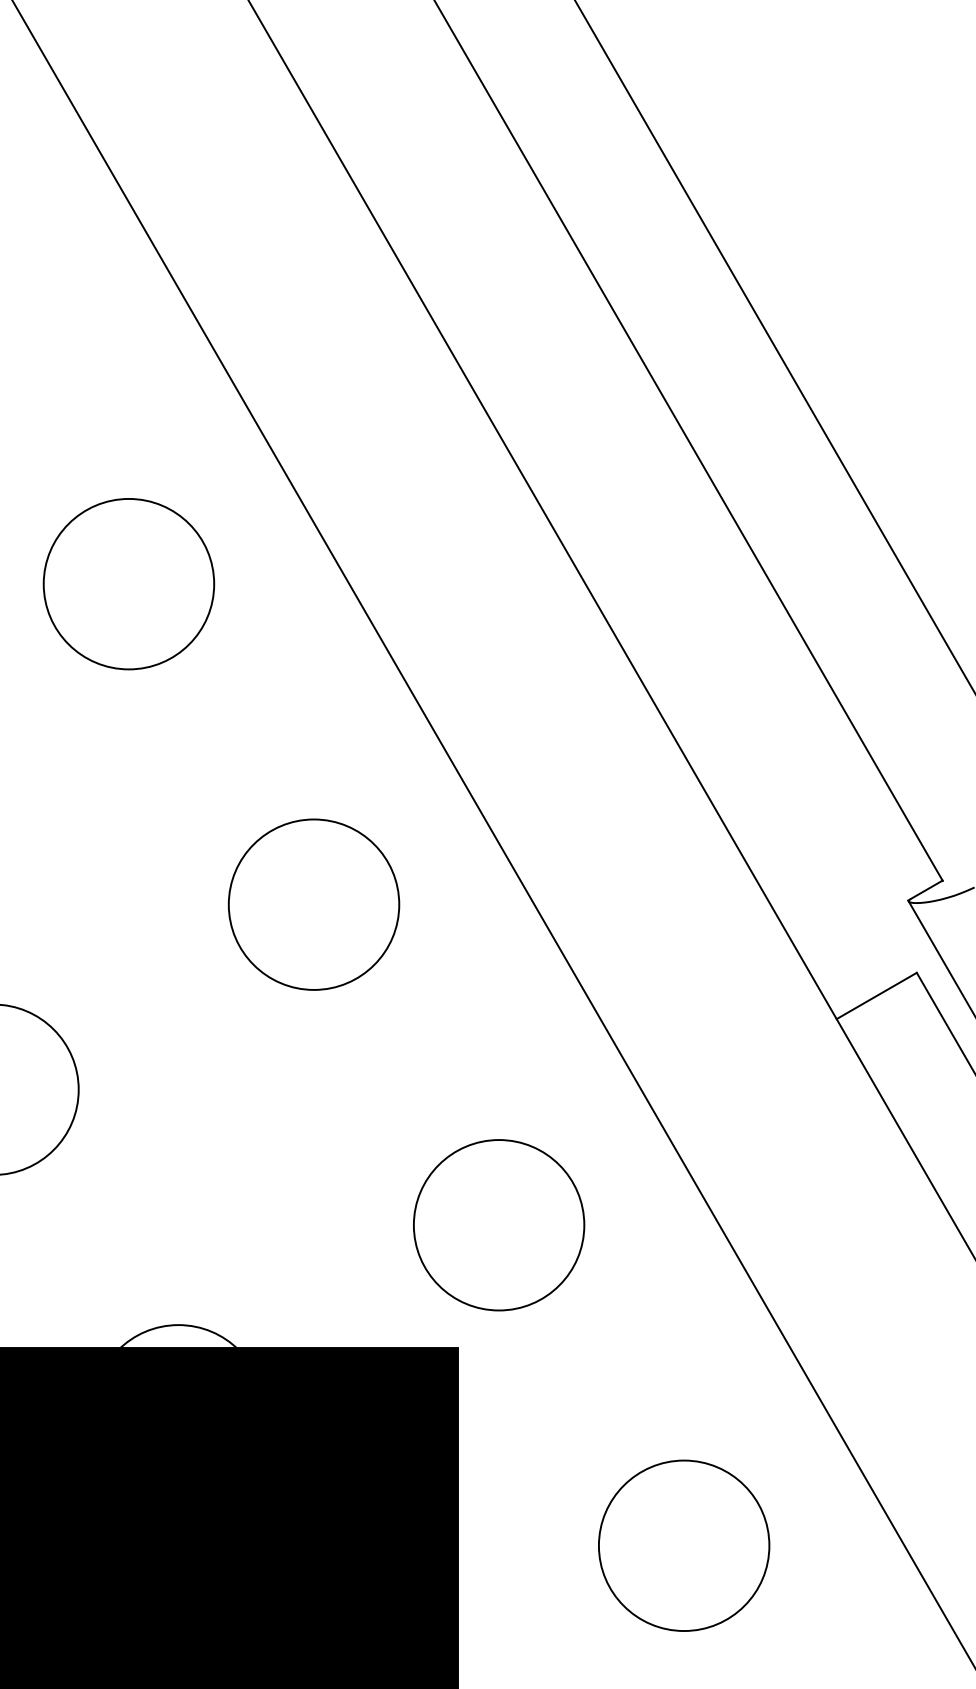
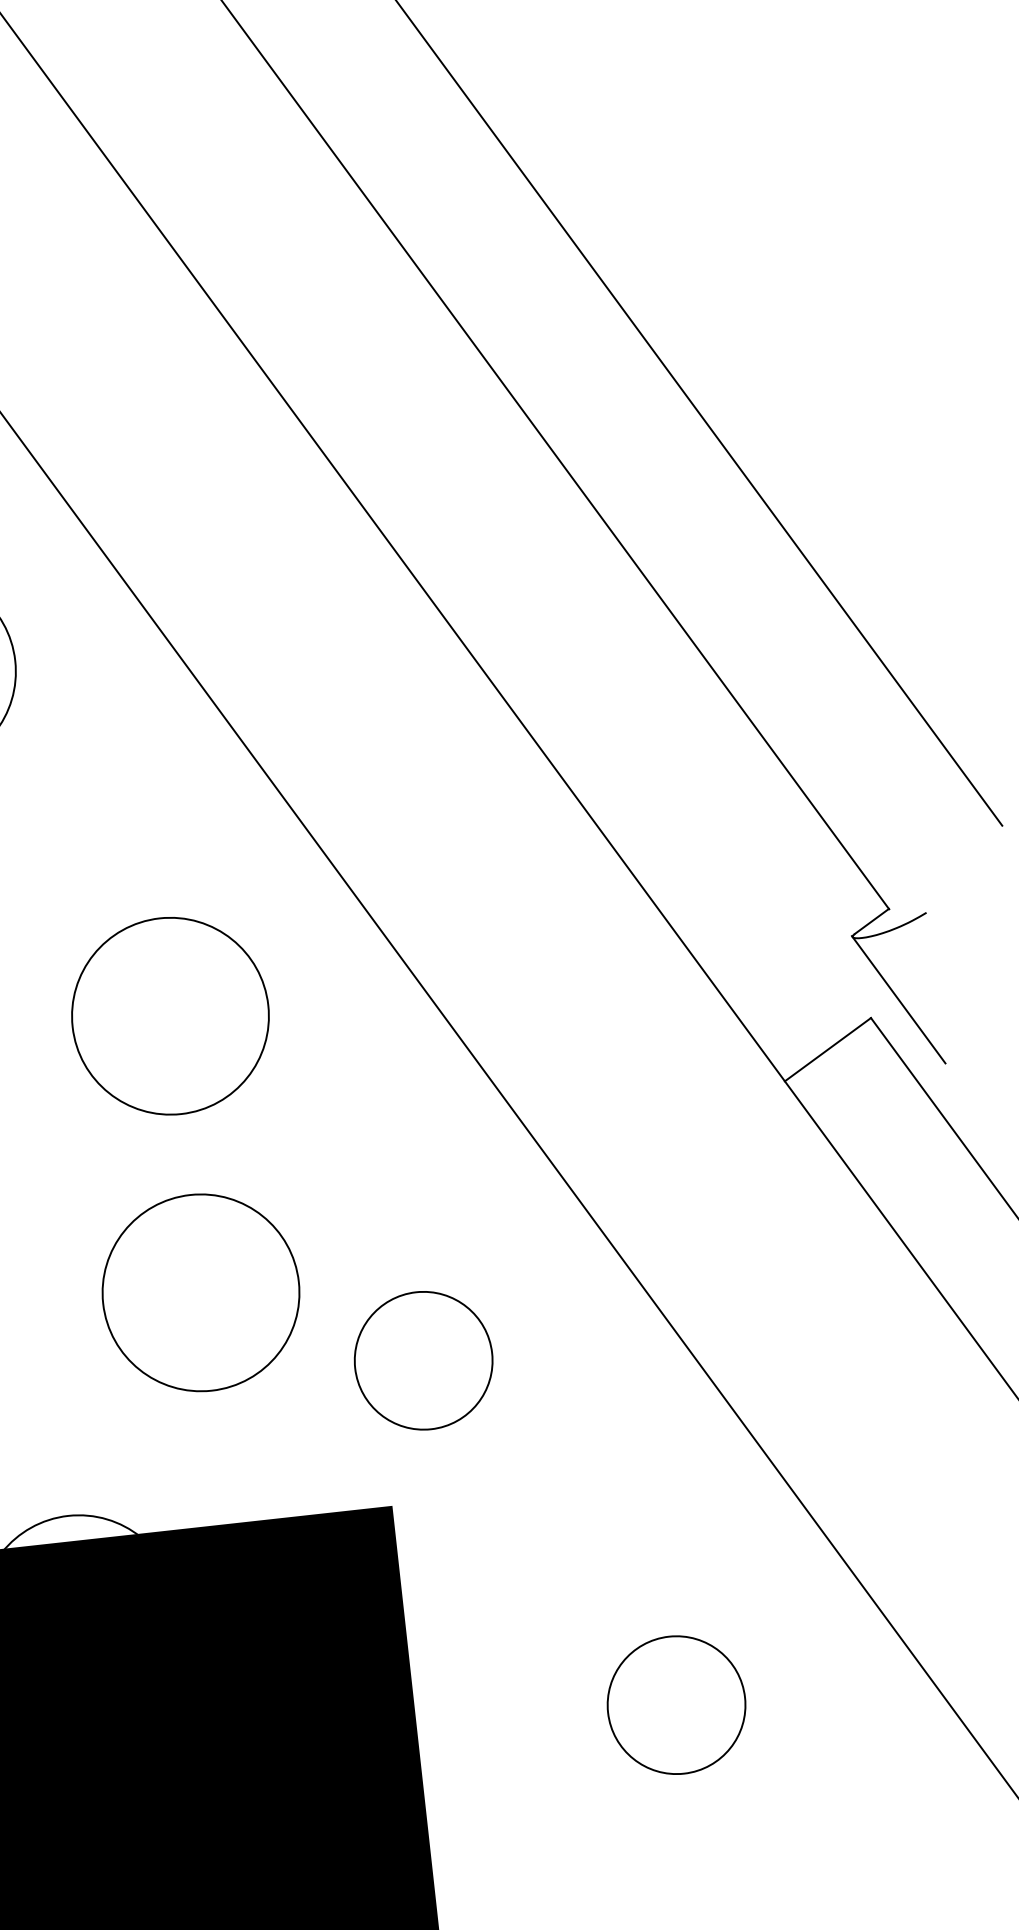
circle: (313, 1145) -> (200, 1292), added
circle: (499, 1225) -> (424, 1360), size x0.7
circle: (683, 1545) -> (675, 1704), size x0.7

